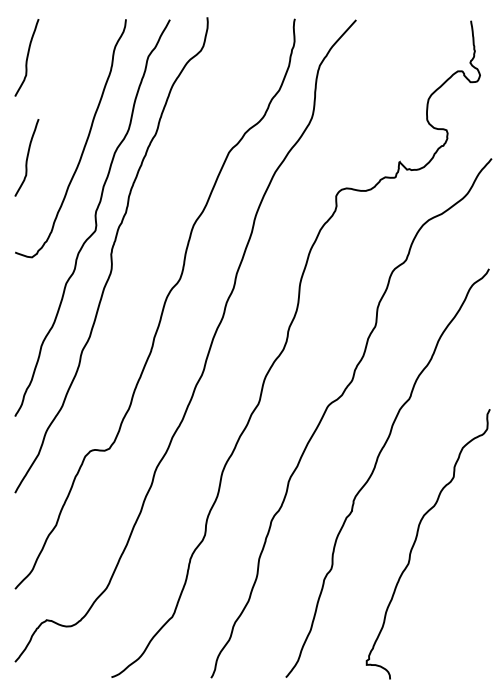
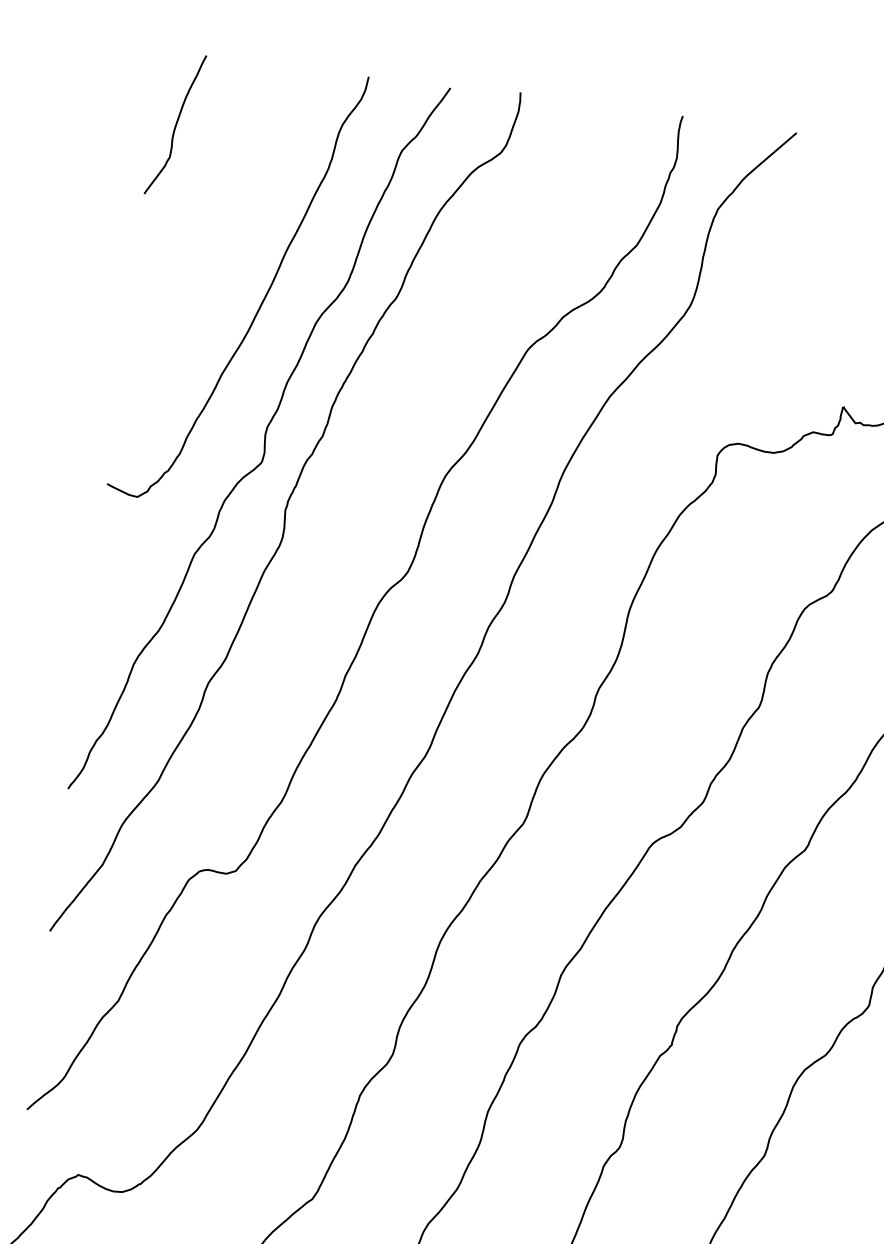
curve: (26, 157) -> (150, 309), removed

